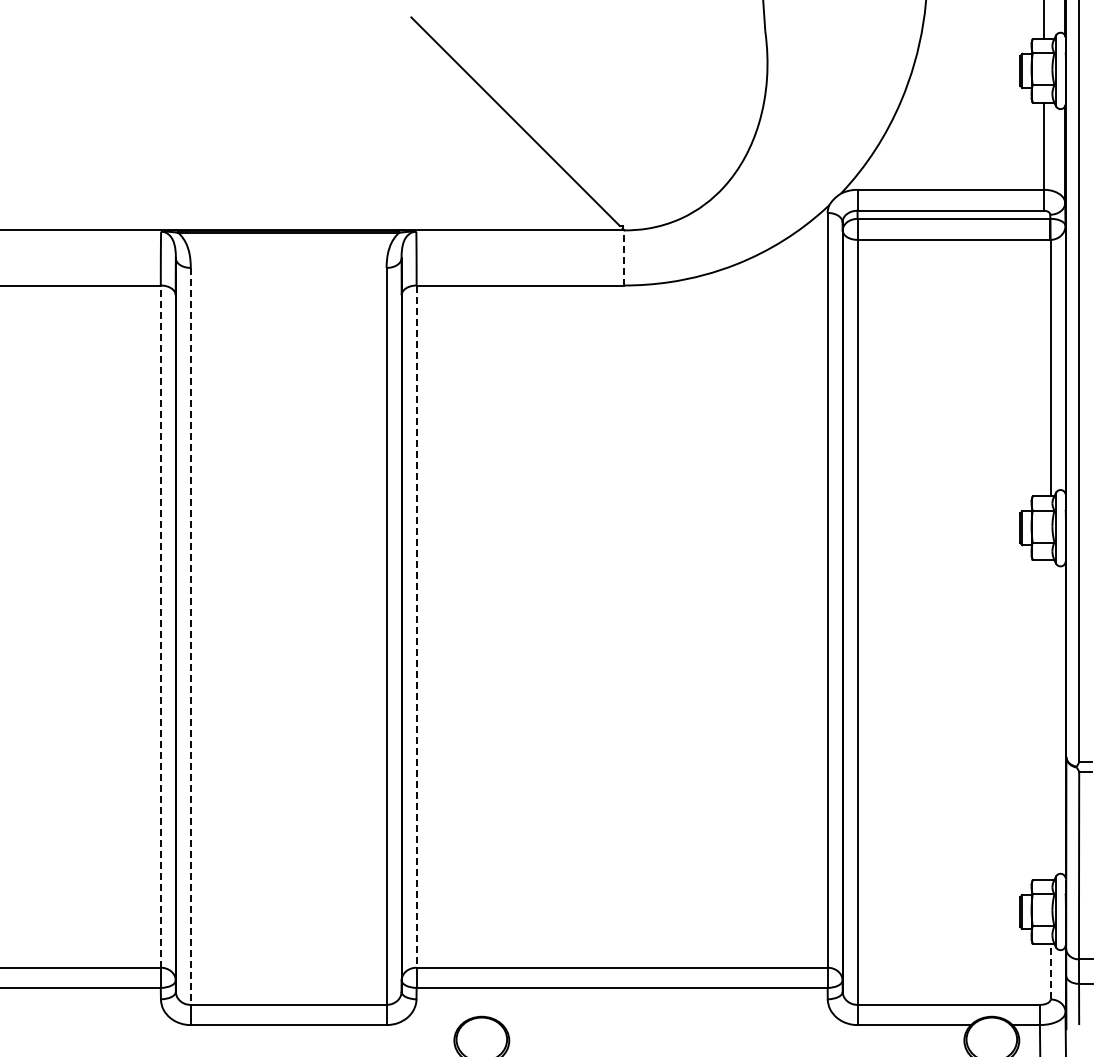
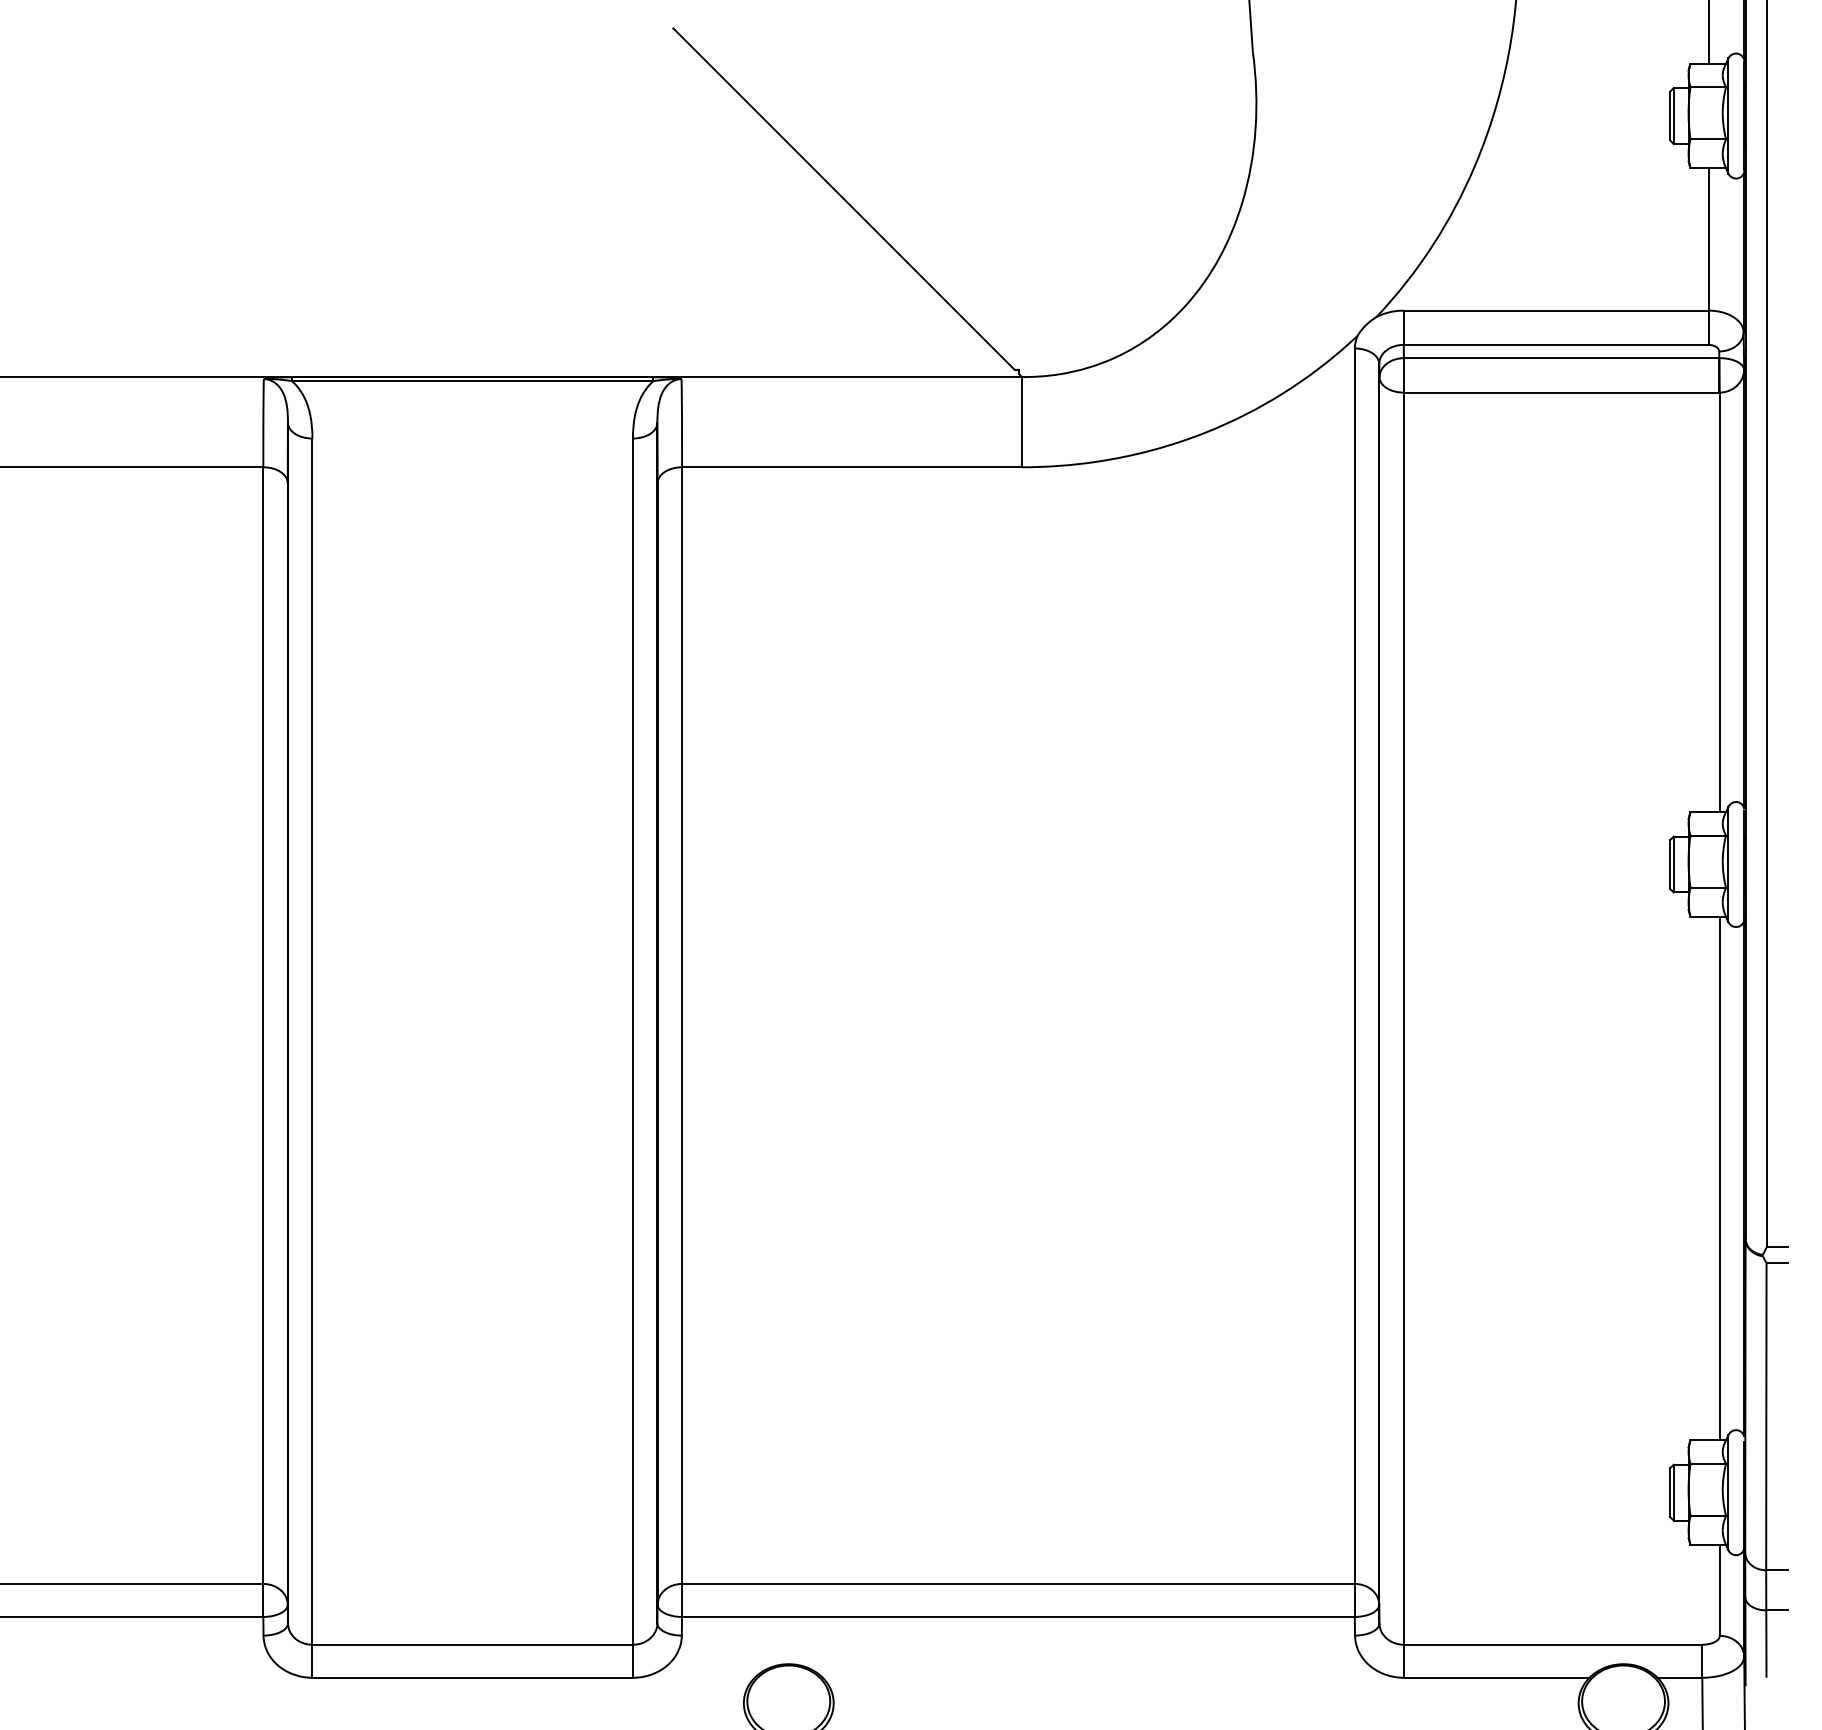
line: (624, 257) -> (1022, 421), dashed -> solid
line: (160, 626) -> (262, 1025), dashed -> solid
line: (416, 627) -> (681, 1027), dashed -> solid
line: (190, 636) -> (311, 1041), dashed -> solid
line: (1050, 720) -> (1719, 1179), added
line: (1050, 971) -> (1719, 1590), dashed -> solid

